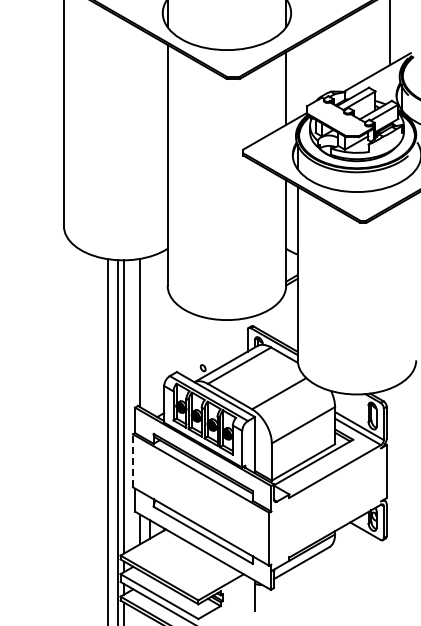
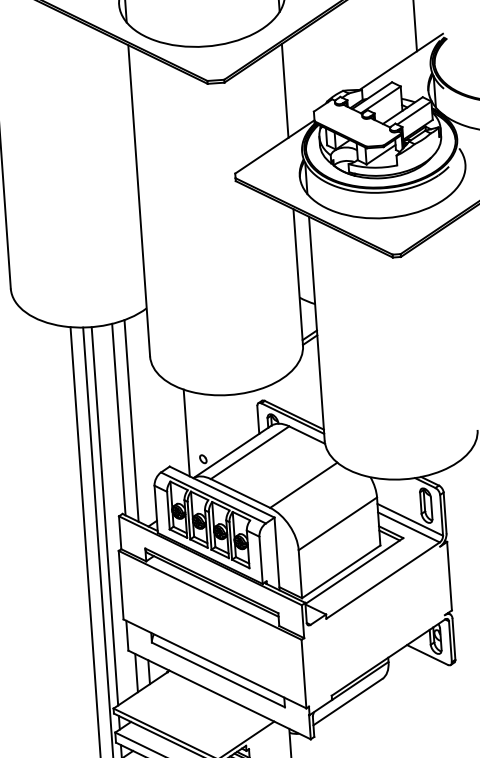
line: (149, 334) -> (130, 420), added
line: (191, 346) -> (186, 432), added
line: (133, 460) -> (121, 584), dashed -> solid

